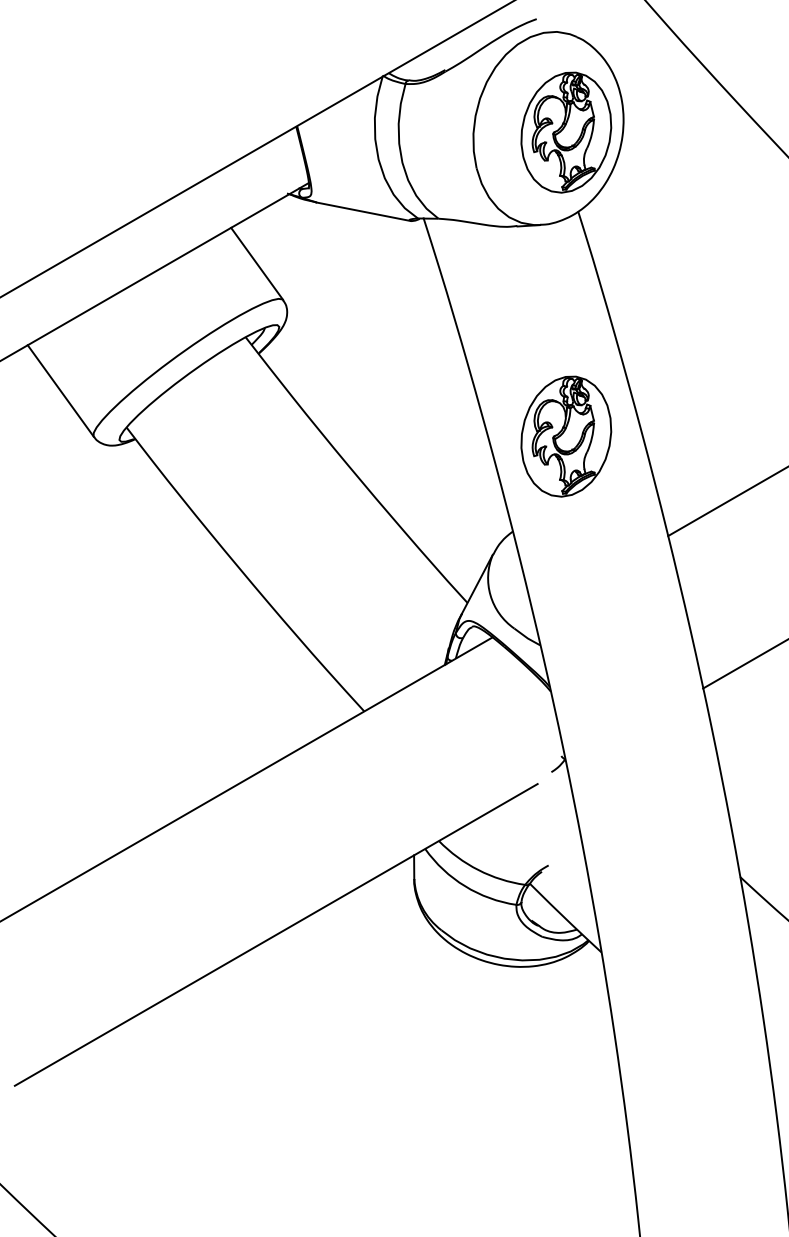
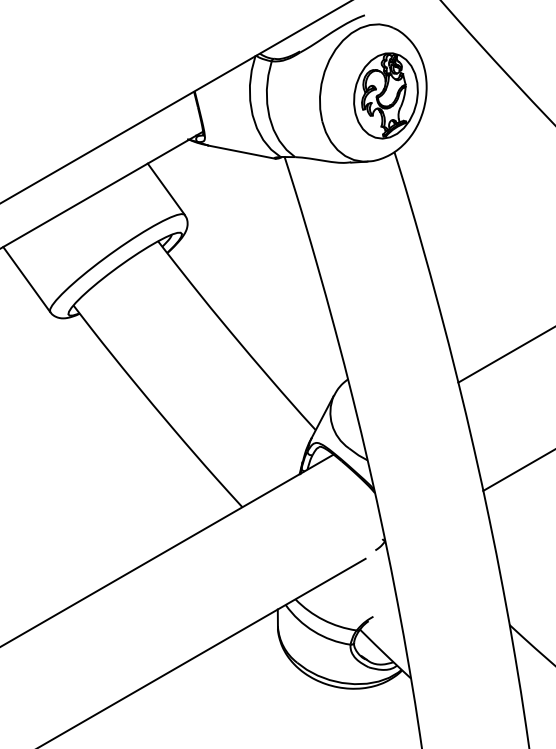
part: (566, 436) -> (386, 311), removed

